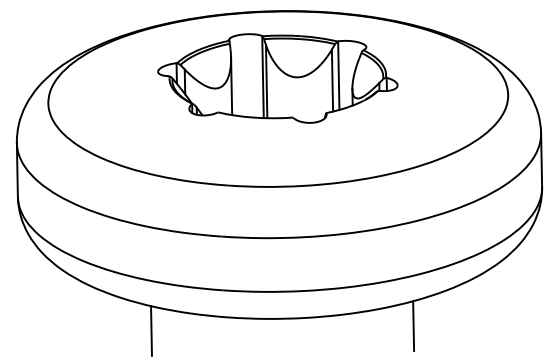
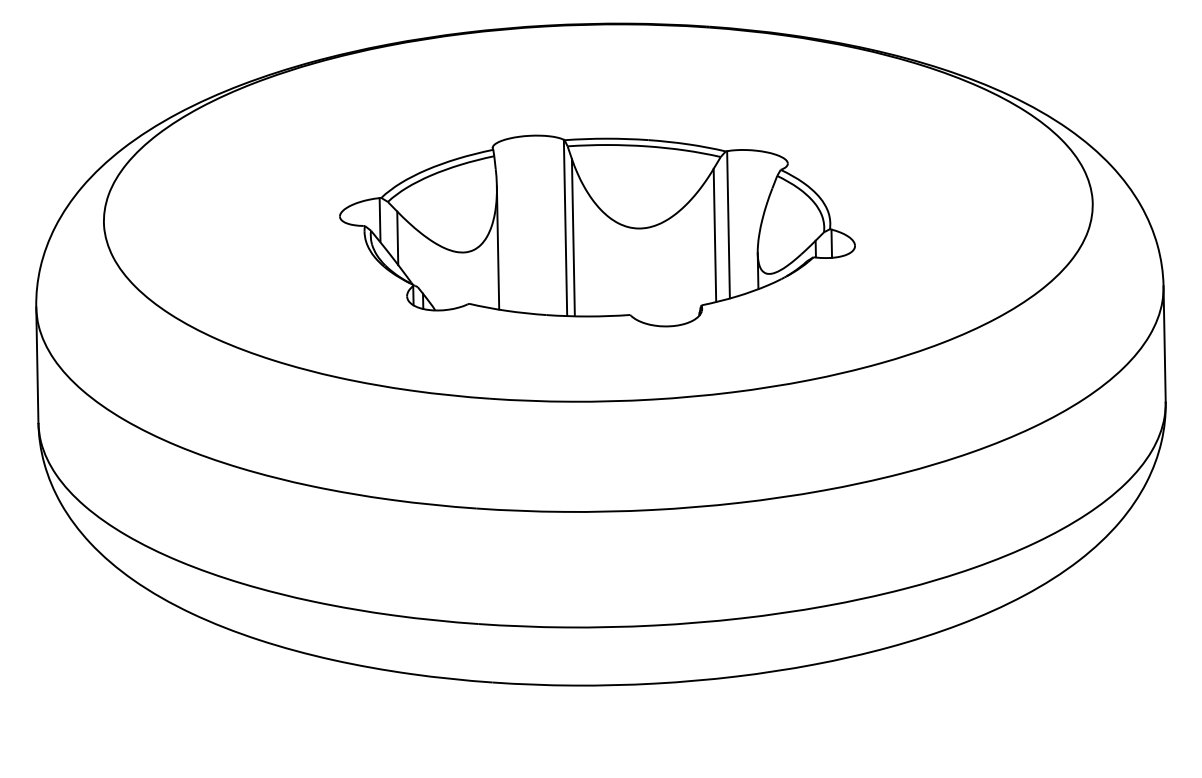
part: (277, 78) -> (596, 230), moved
line: (413, 325) -> (889, 699), removed
line: (151, 330) -> (325, 710), removed

